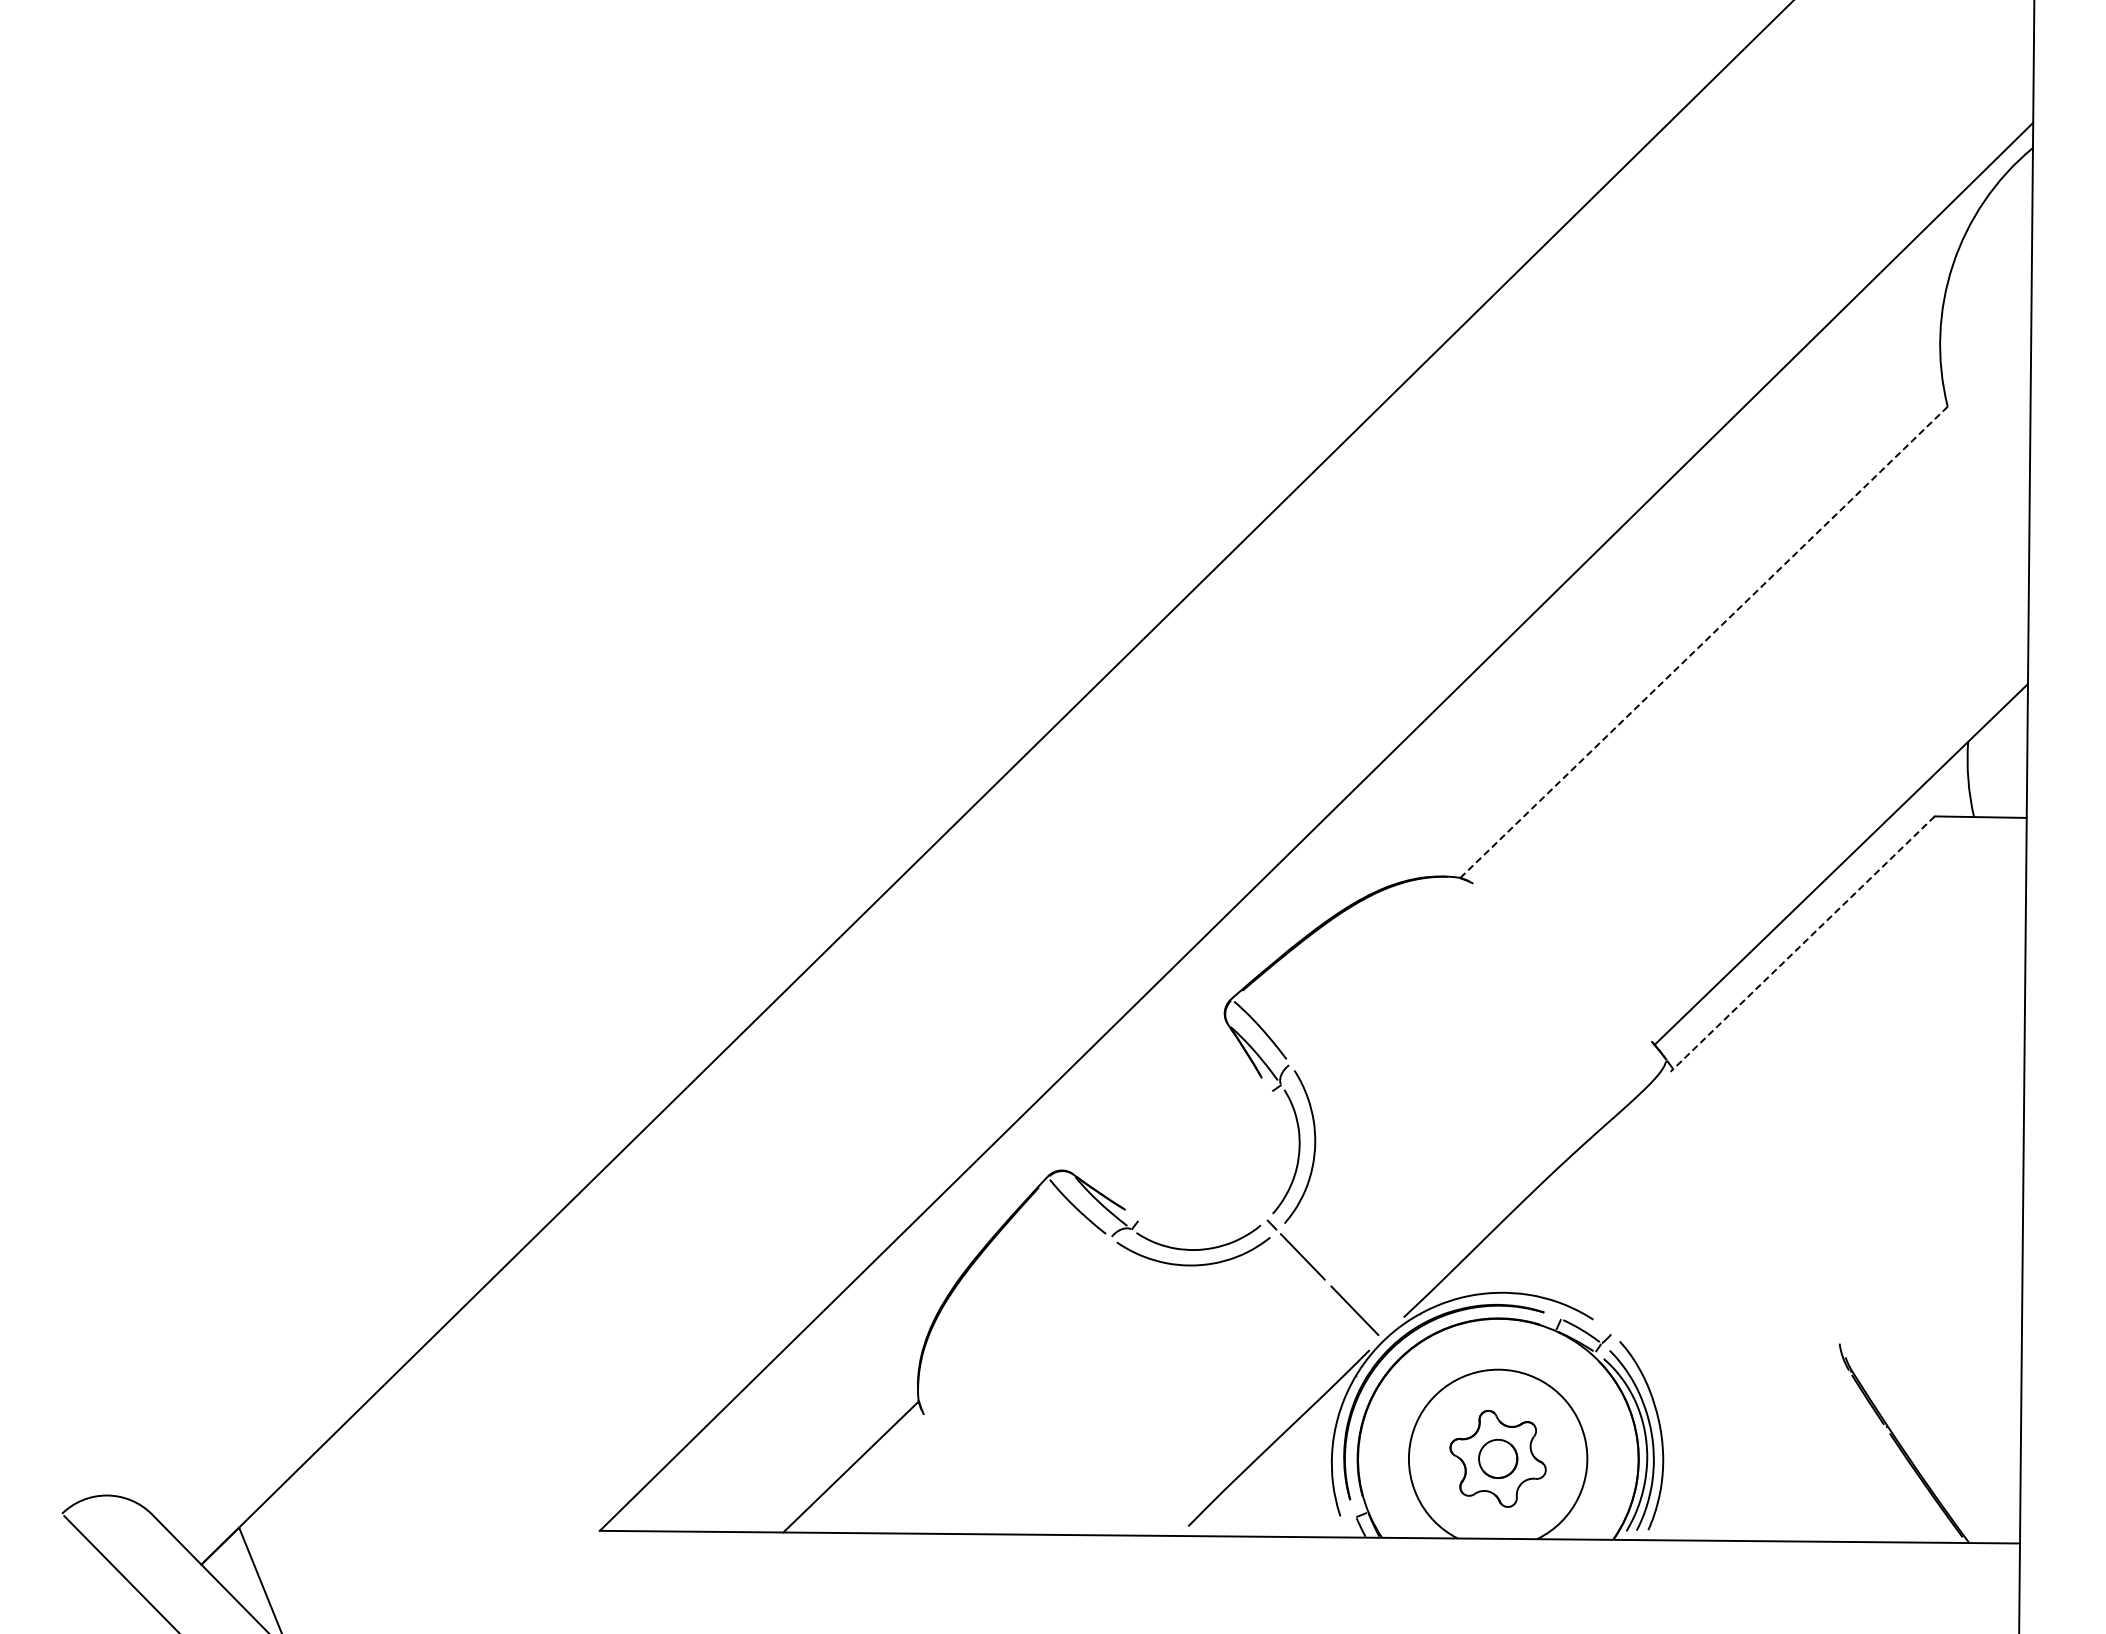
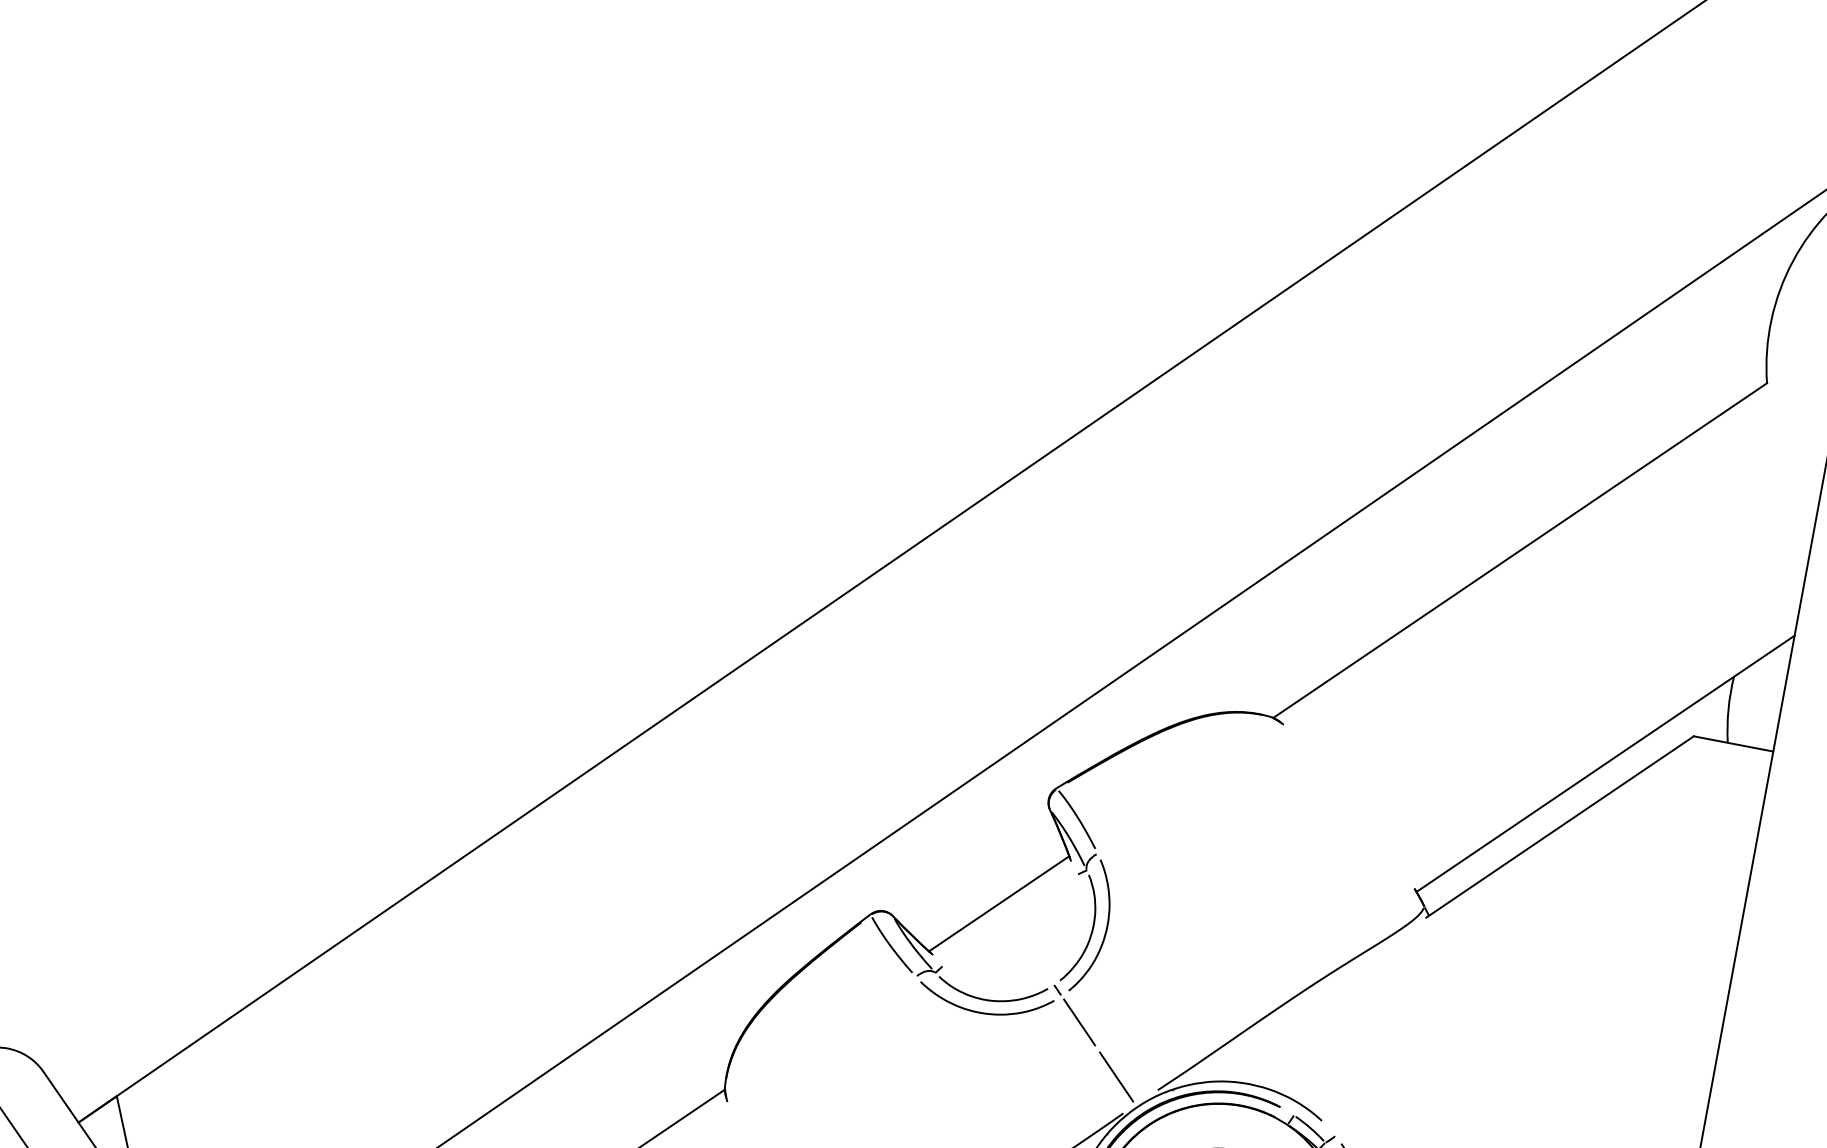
line: (1704, 642) -> (1520, 550), dashed -> solid
line: (1802, 944) -> (1559, 827), dashed -> solid
line: (1189, 1139) -> (999, 903), added

